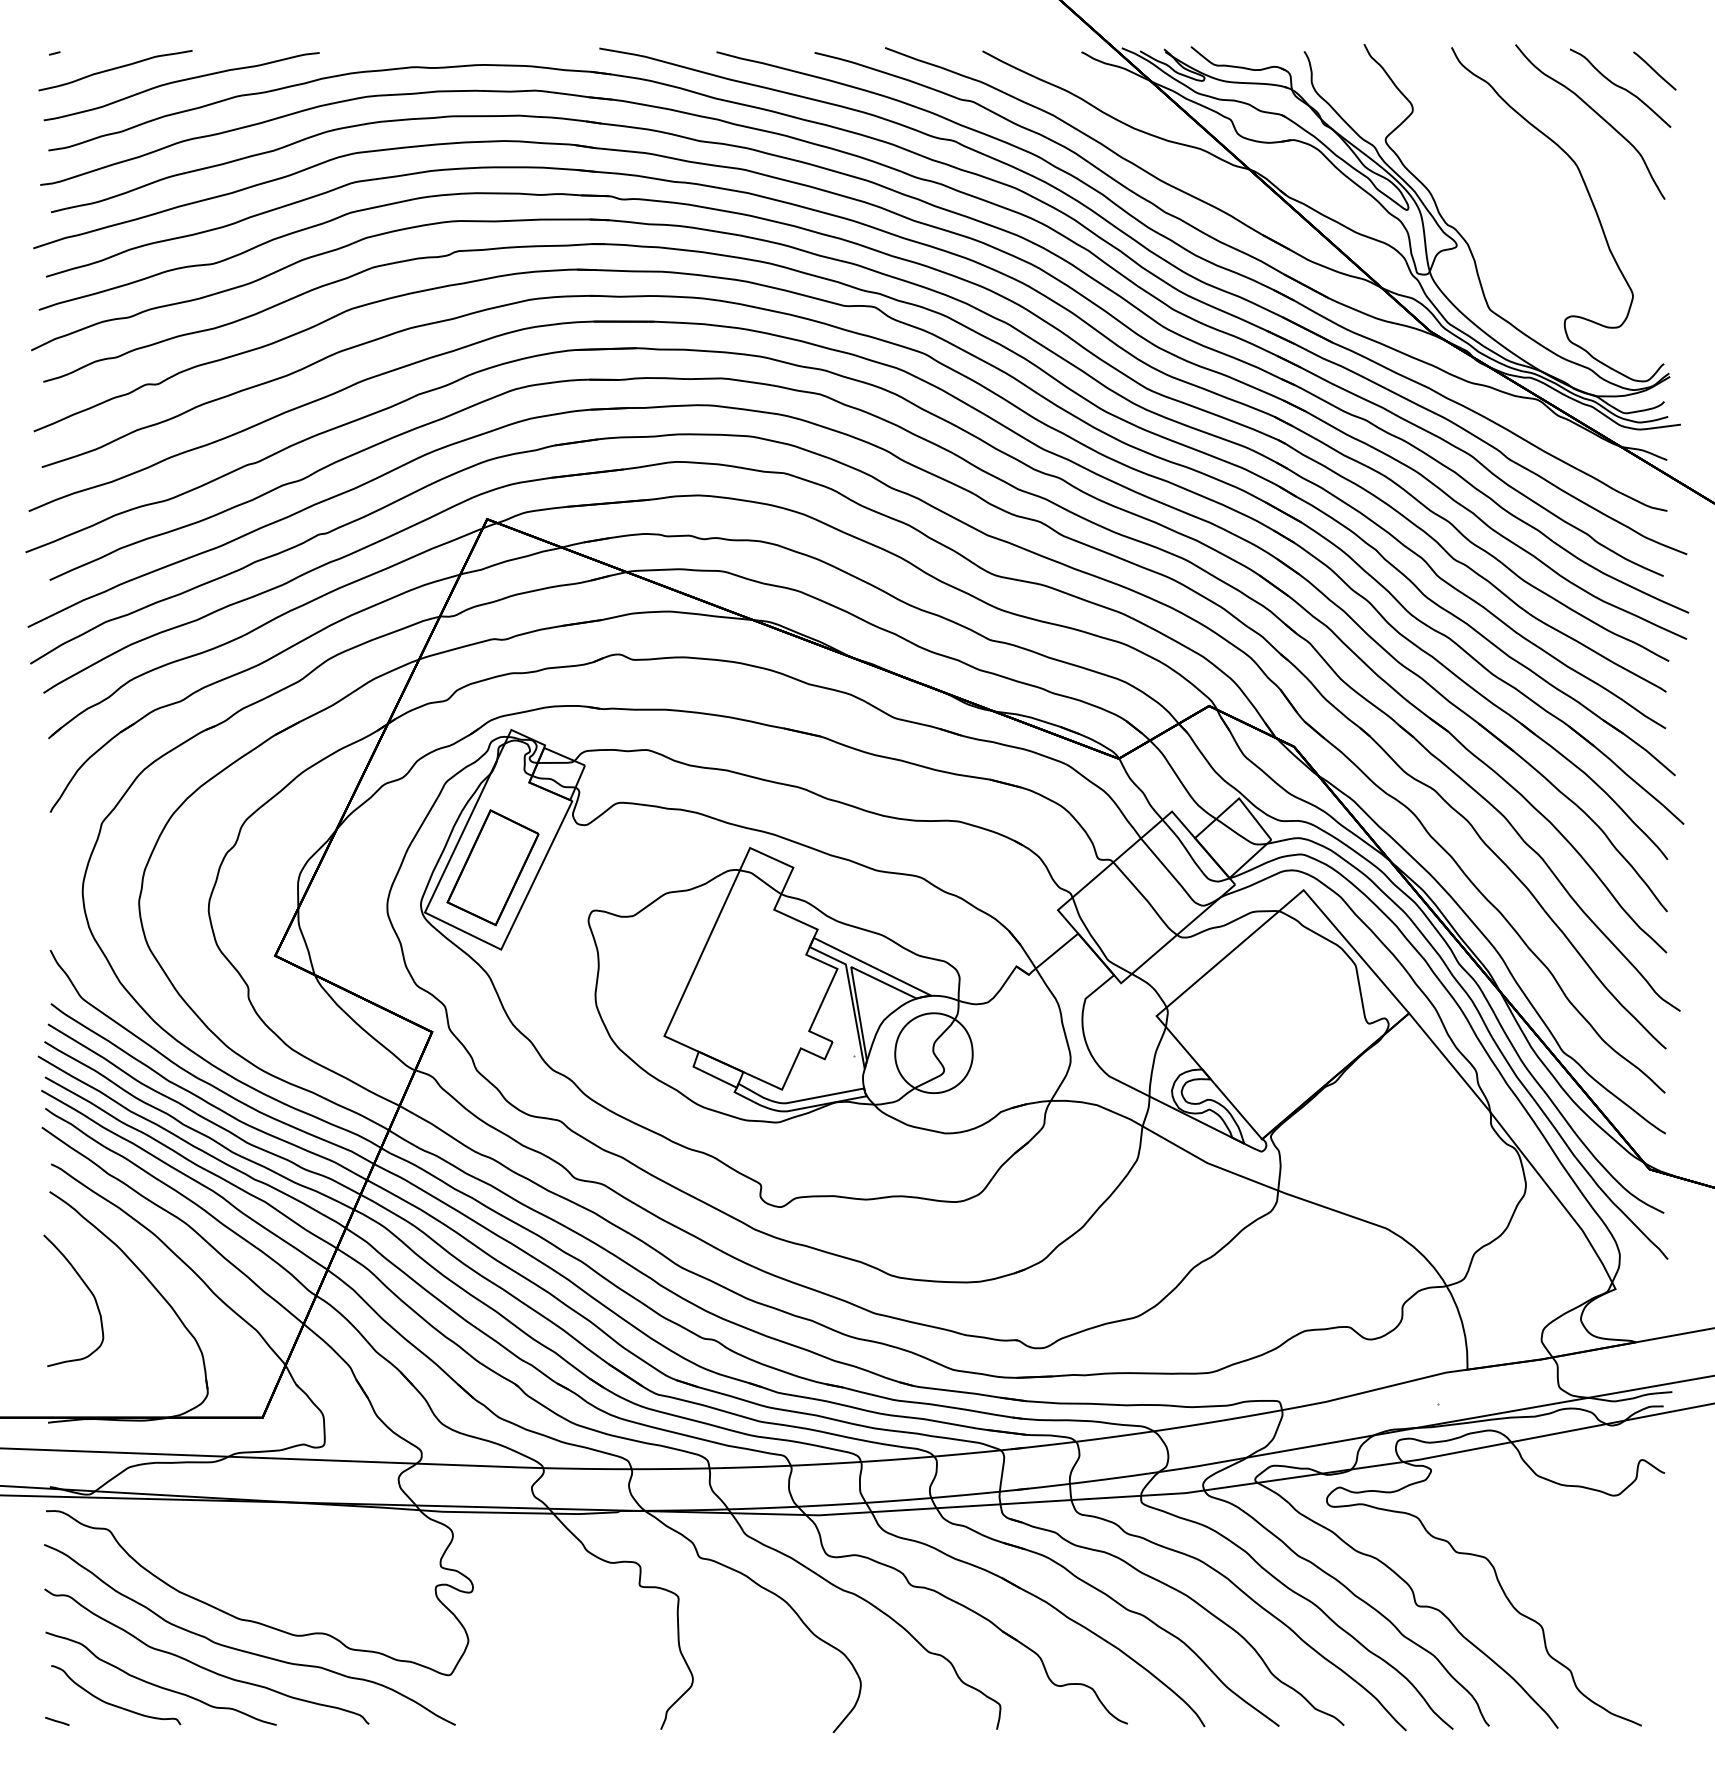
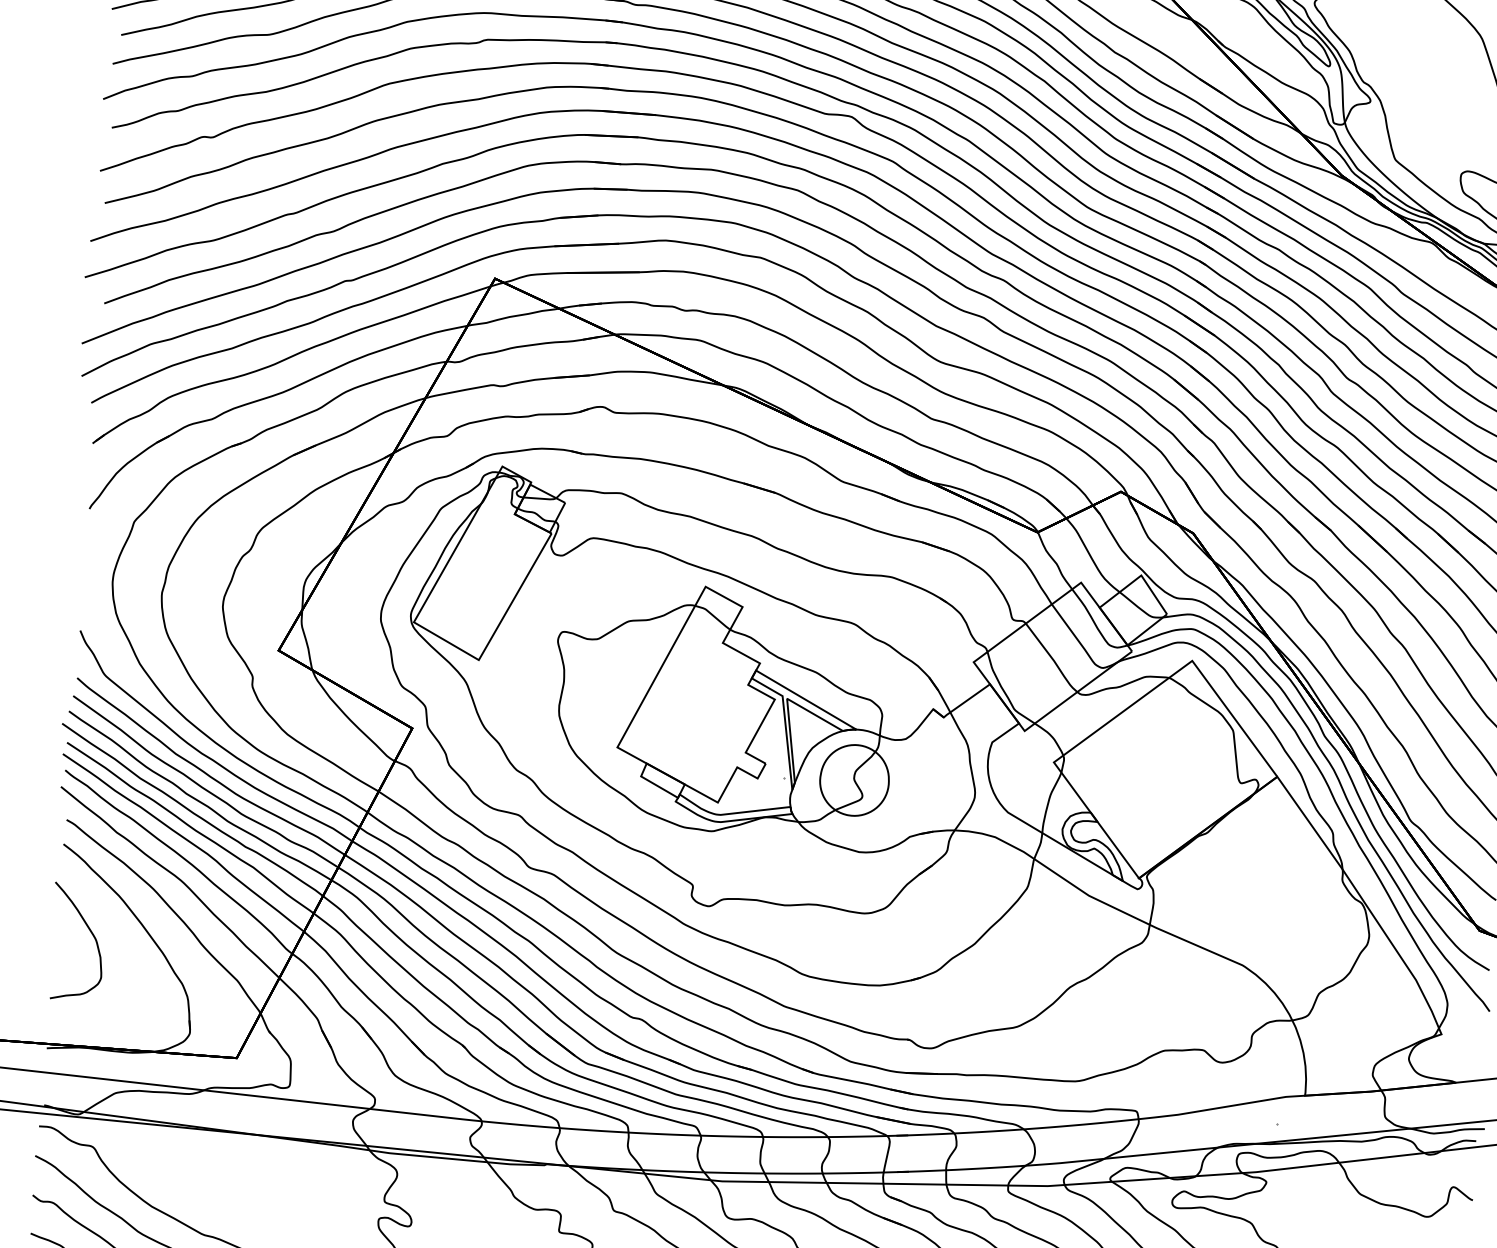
part: (492, 867) -> (476, 586), removed

